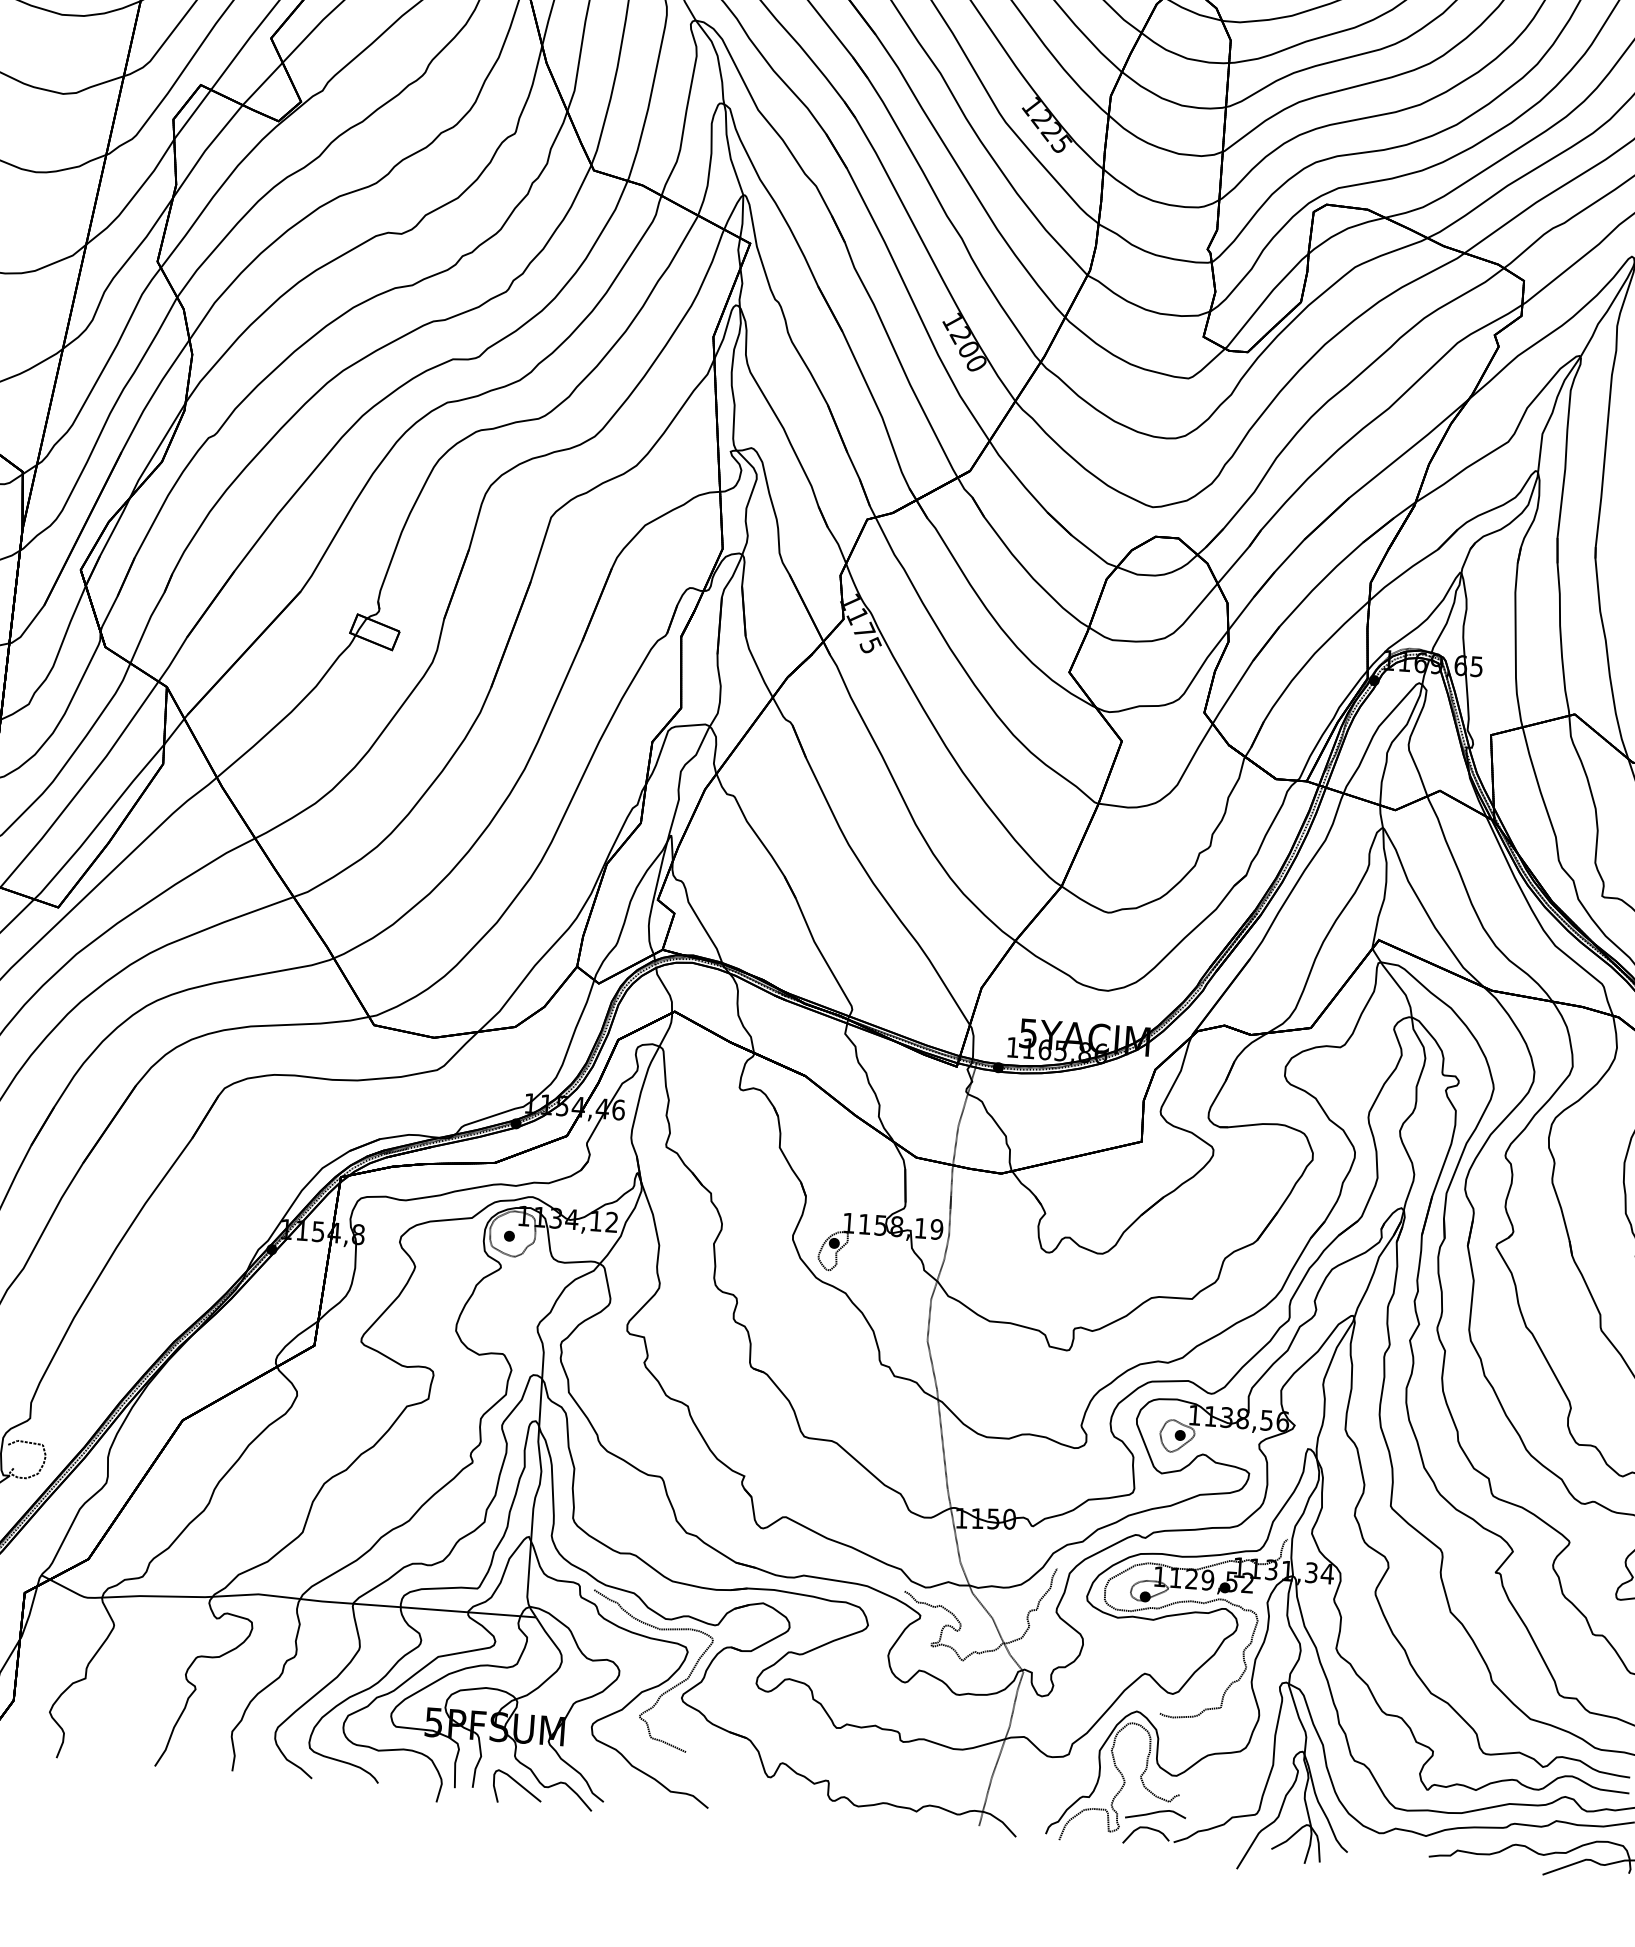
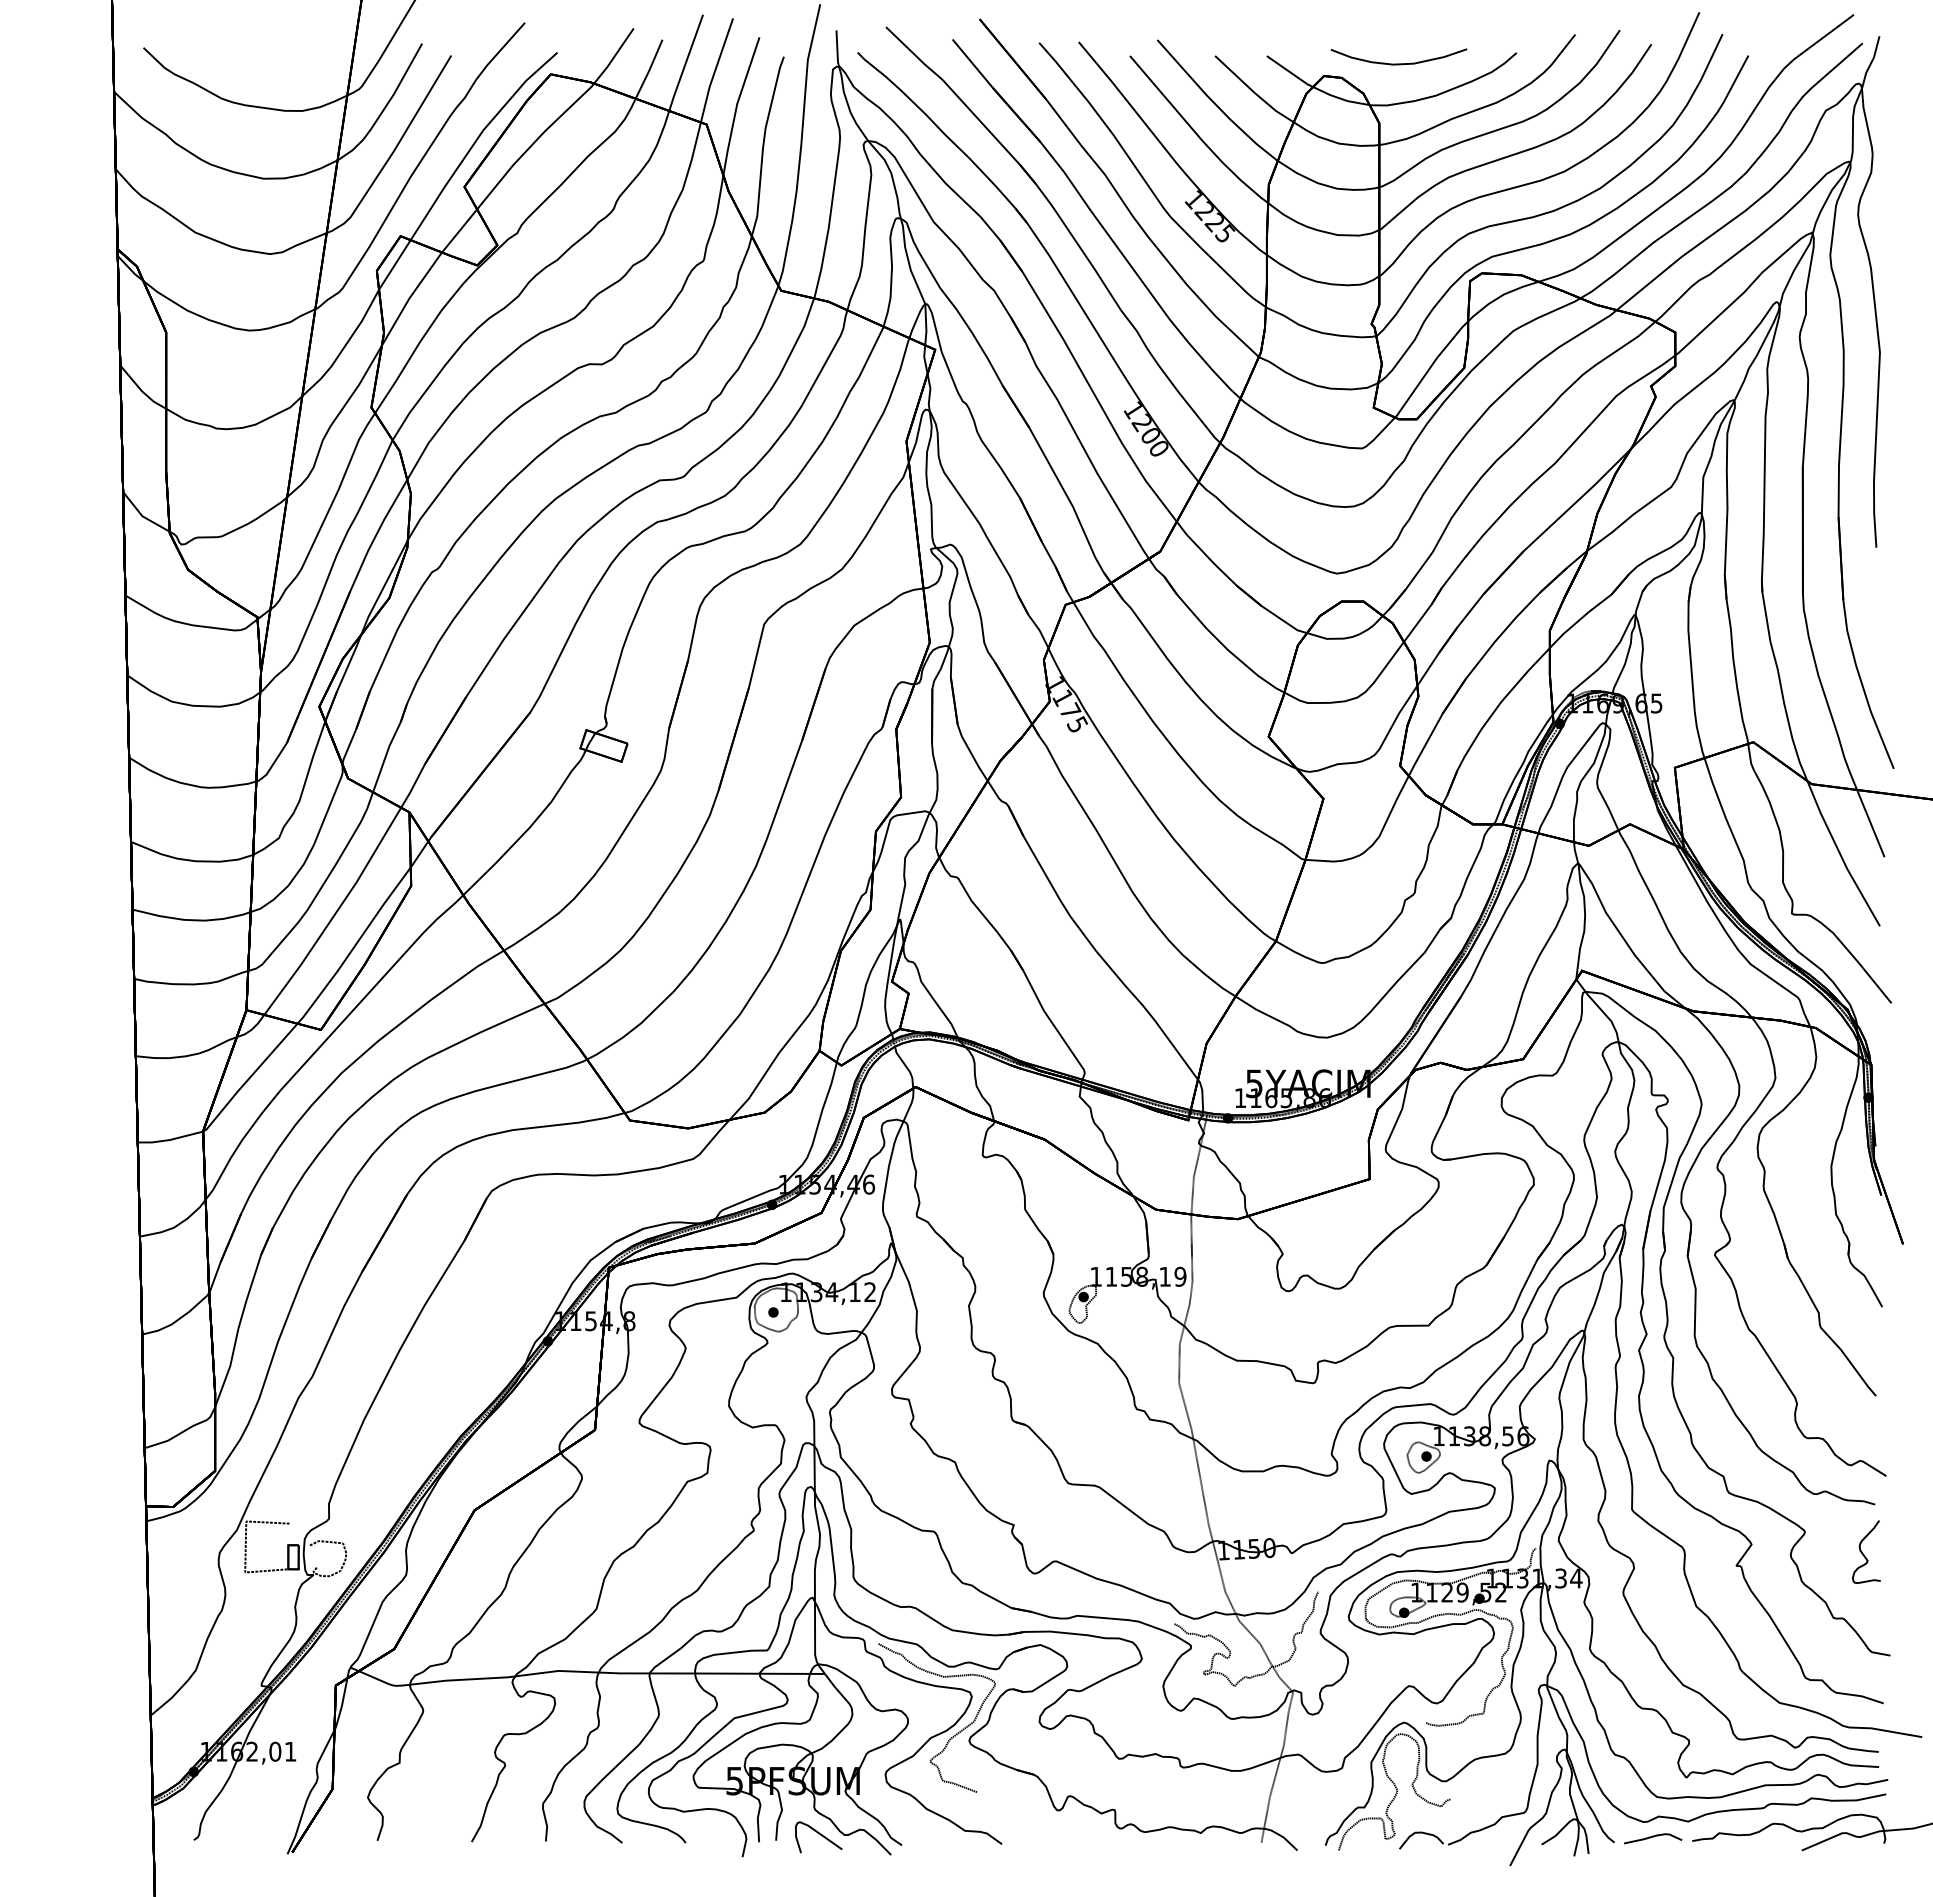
curve: (1156, 1813) -> (1653, 1837), moved

